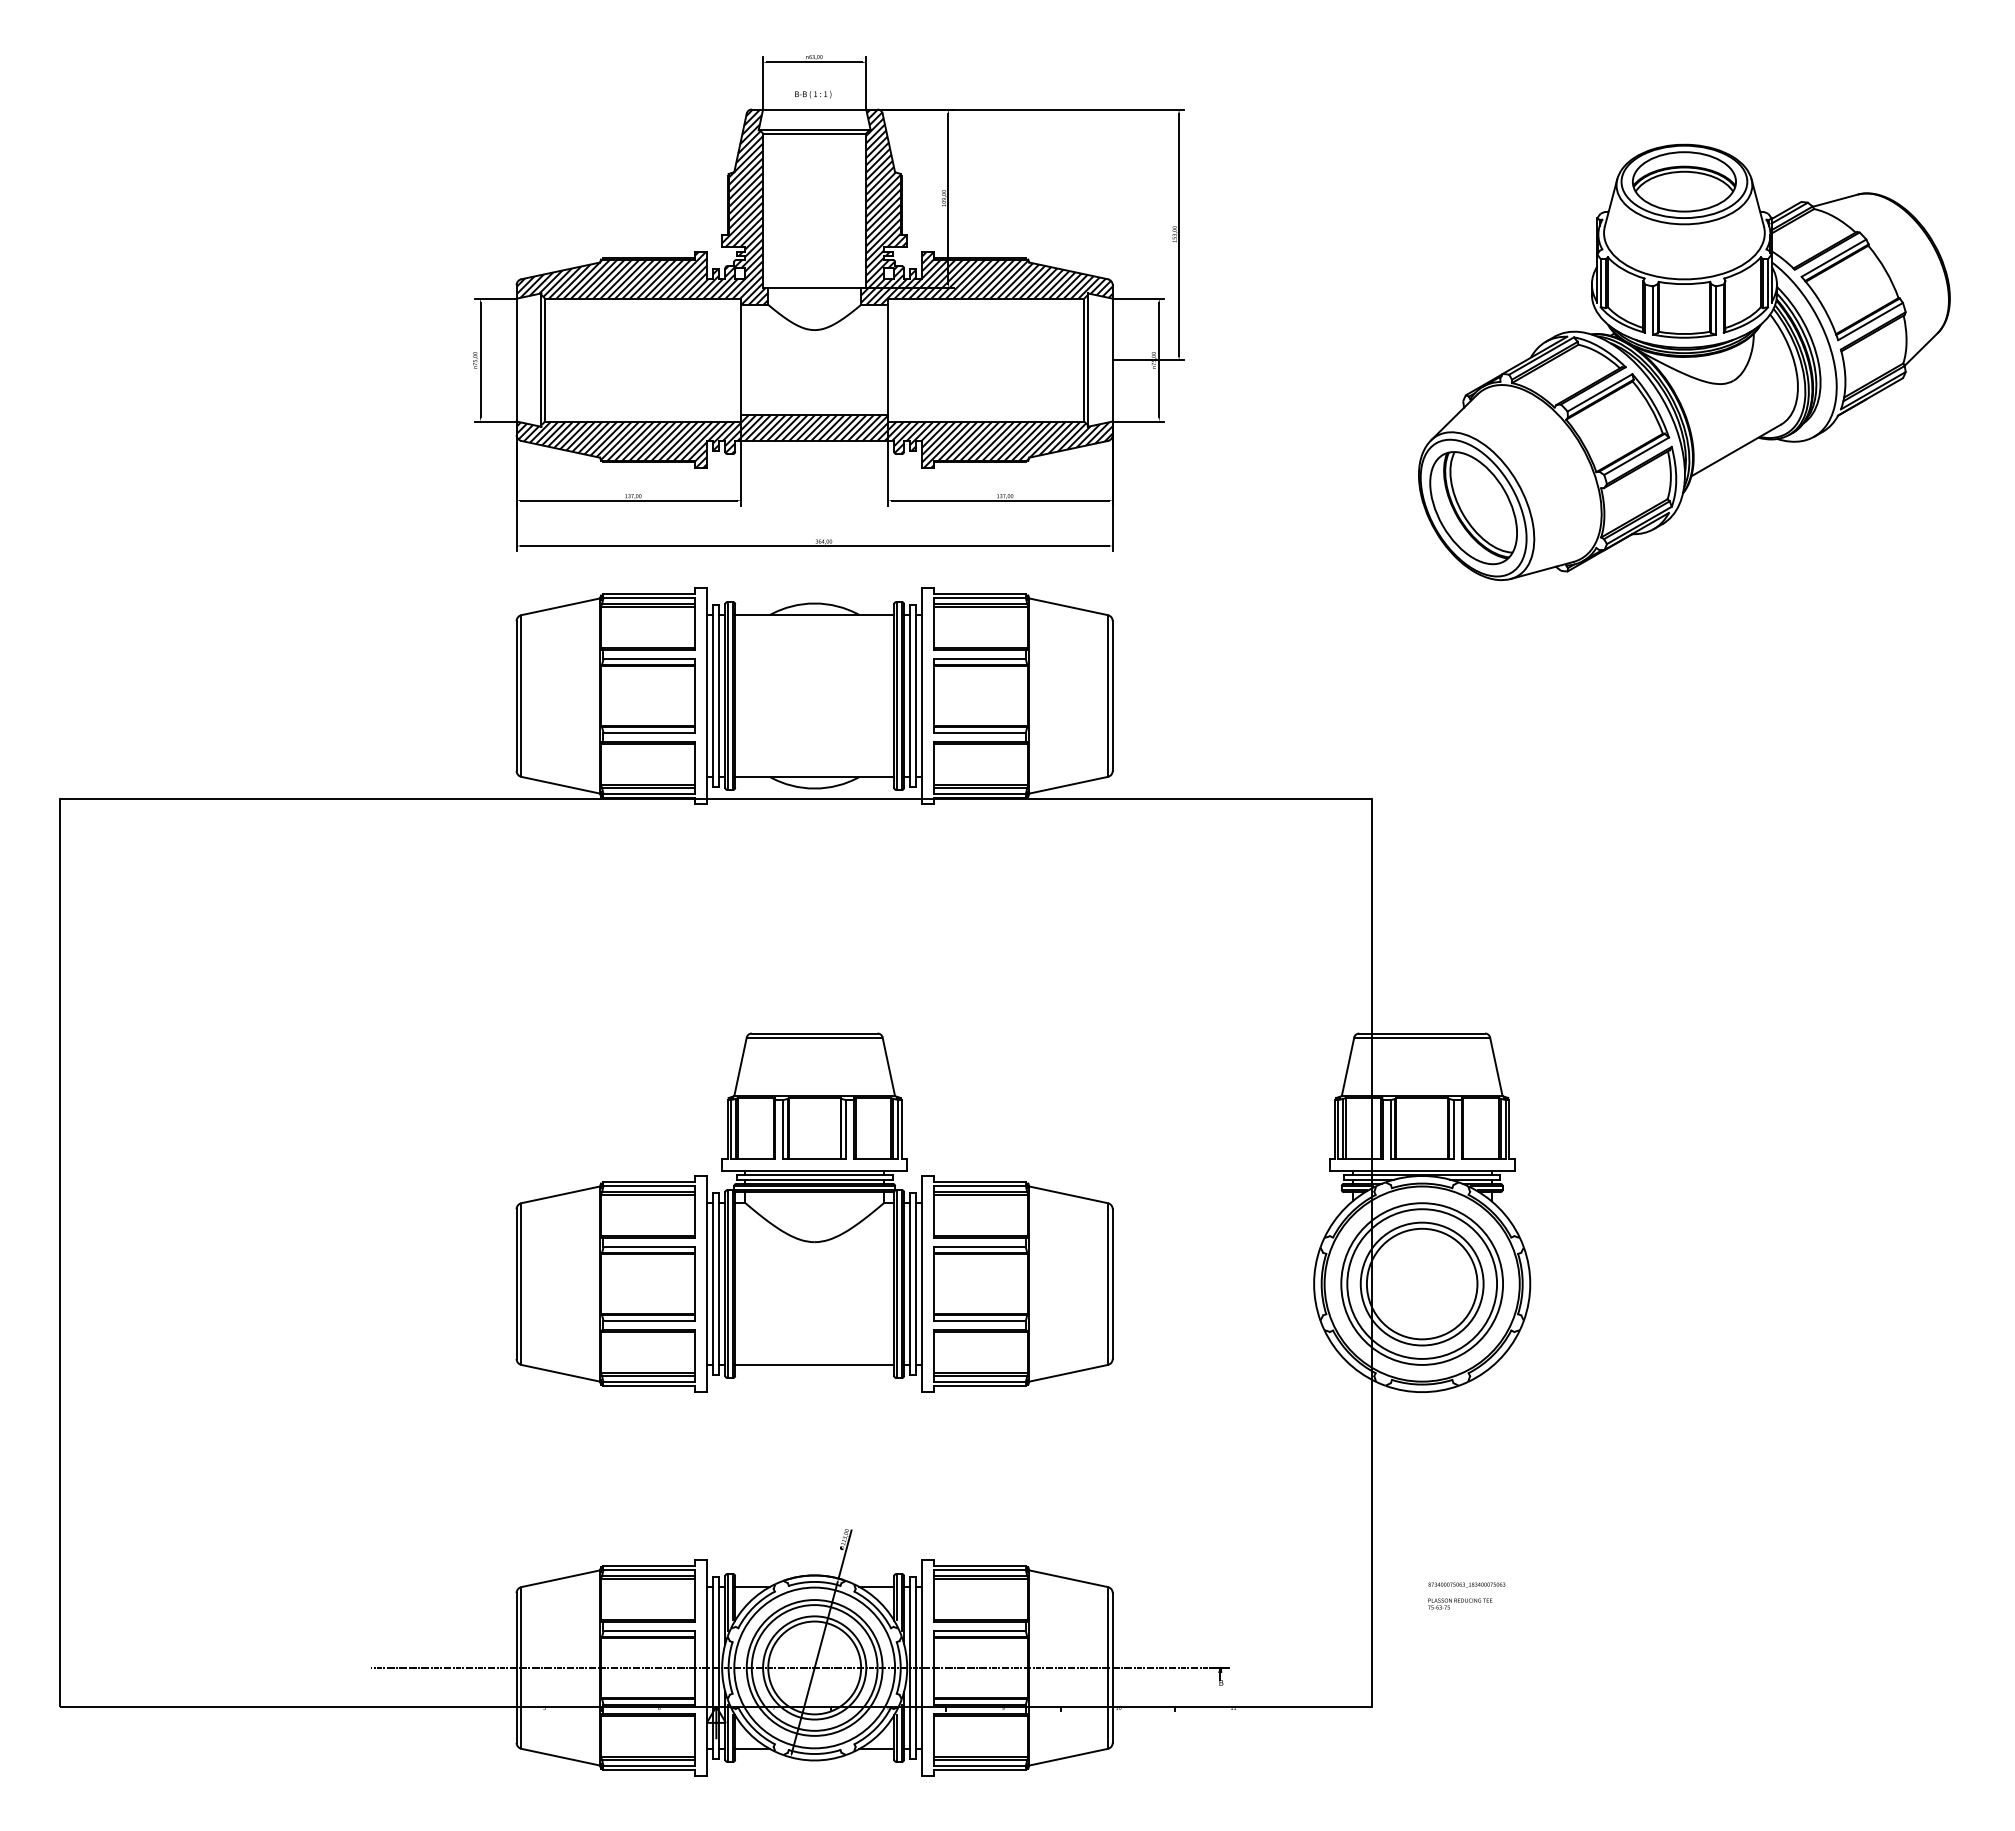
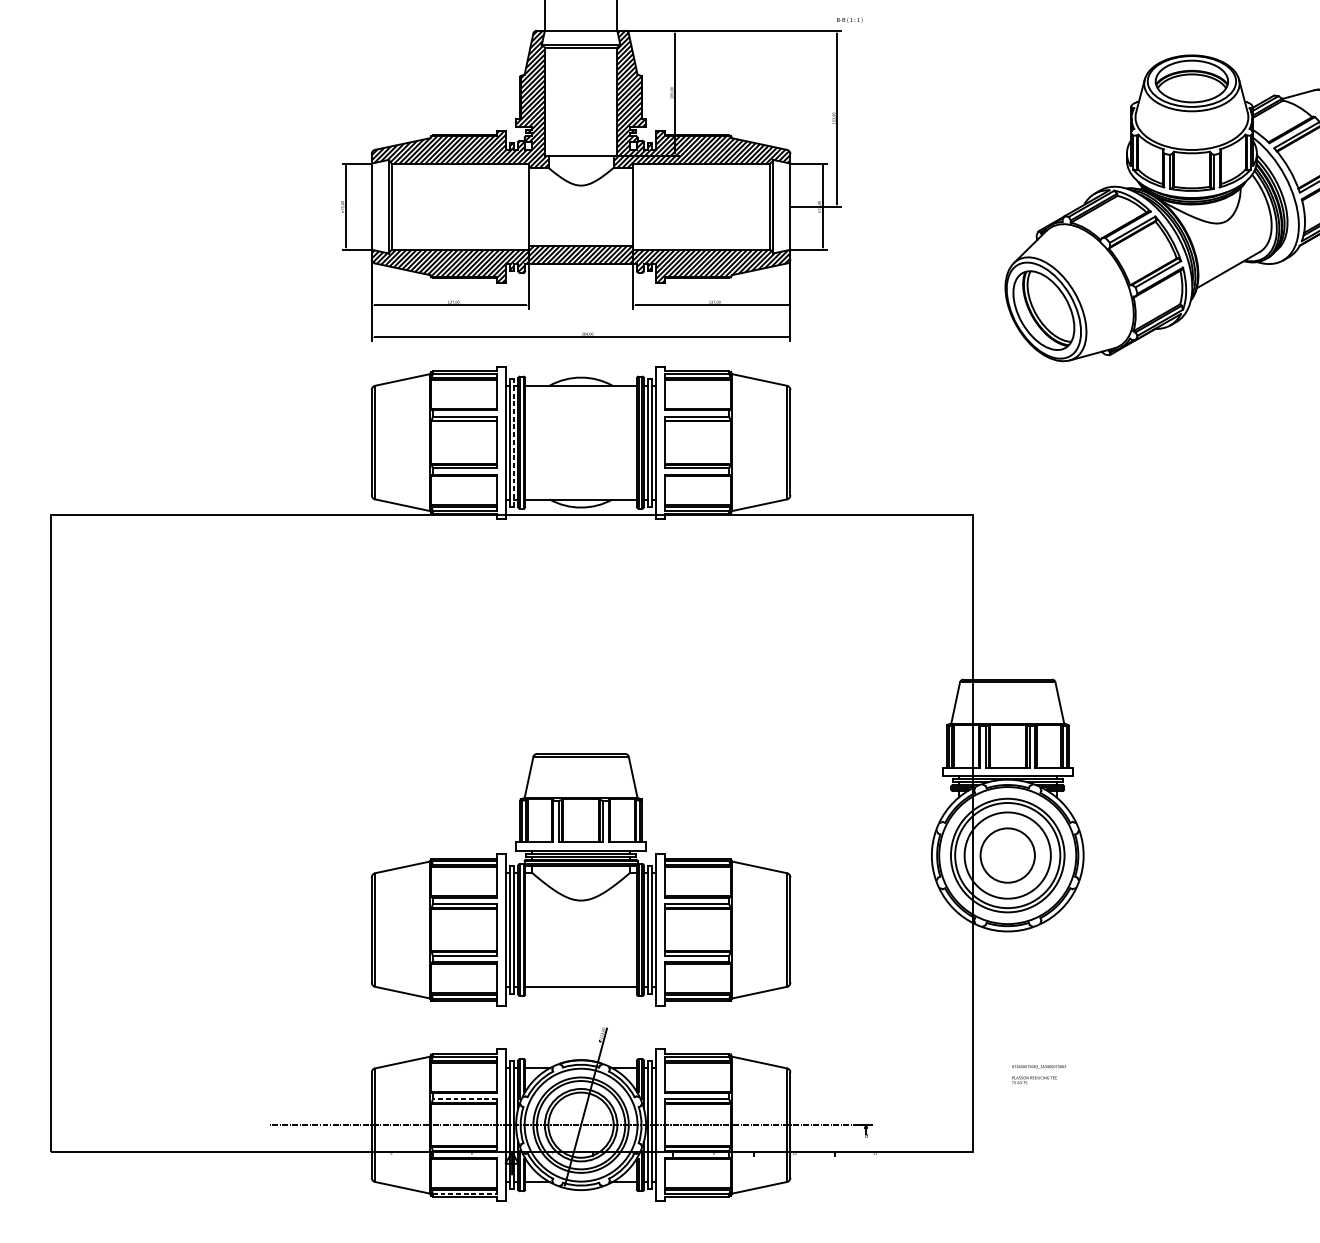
text: (813, 94) -> (849, 20), moved
line: (719, 695) -> (514, 442), solid -> dashed
part: (814, 1212) -> (580, 879), moved
circle: (1421, 1283) -> (1007, 855), size x0.7
line: (649, 1631) -> (465, 1099), solid -> dashed
line: (649, 1765) -> (465, 1193), solid -> dashed

